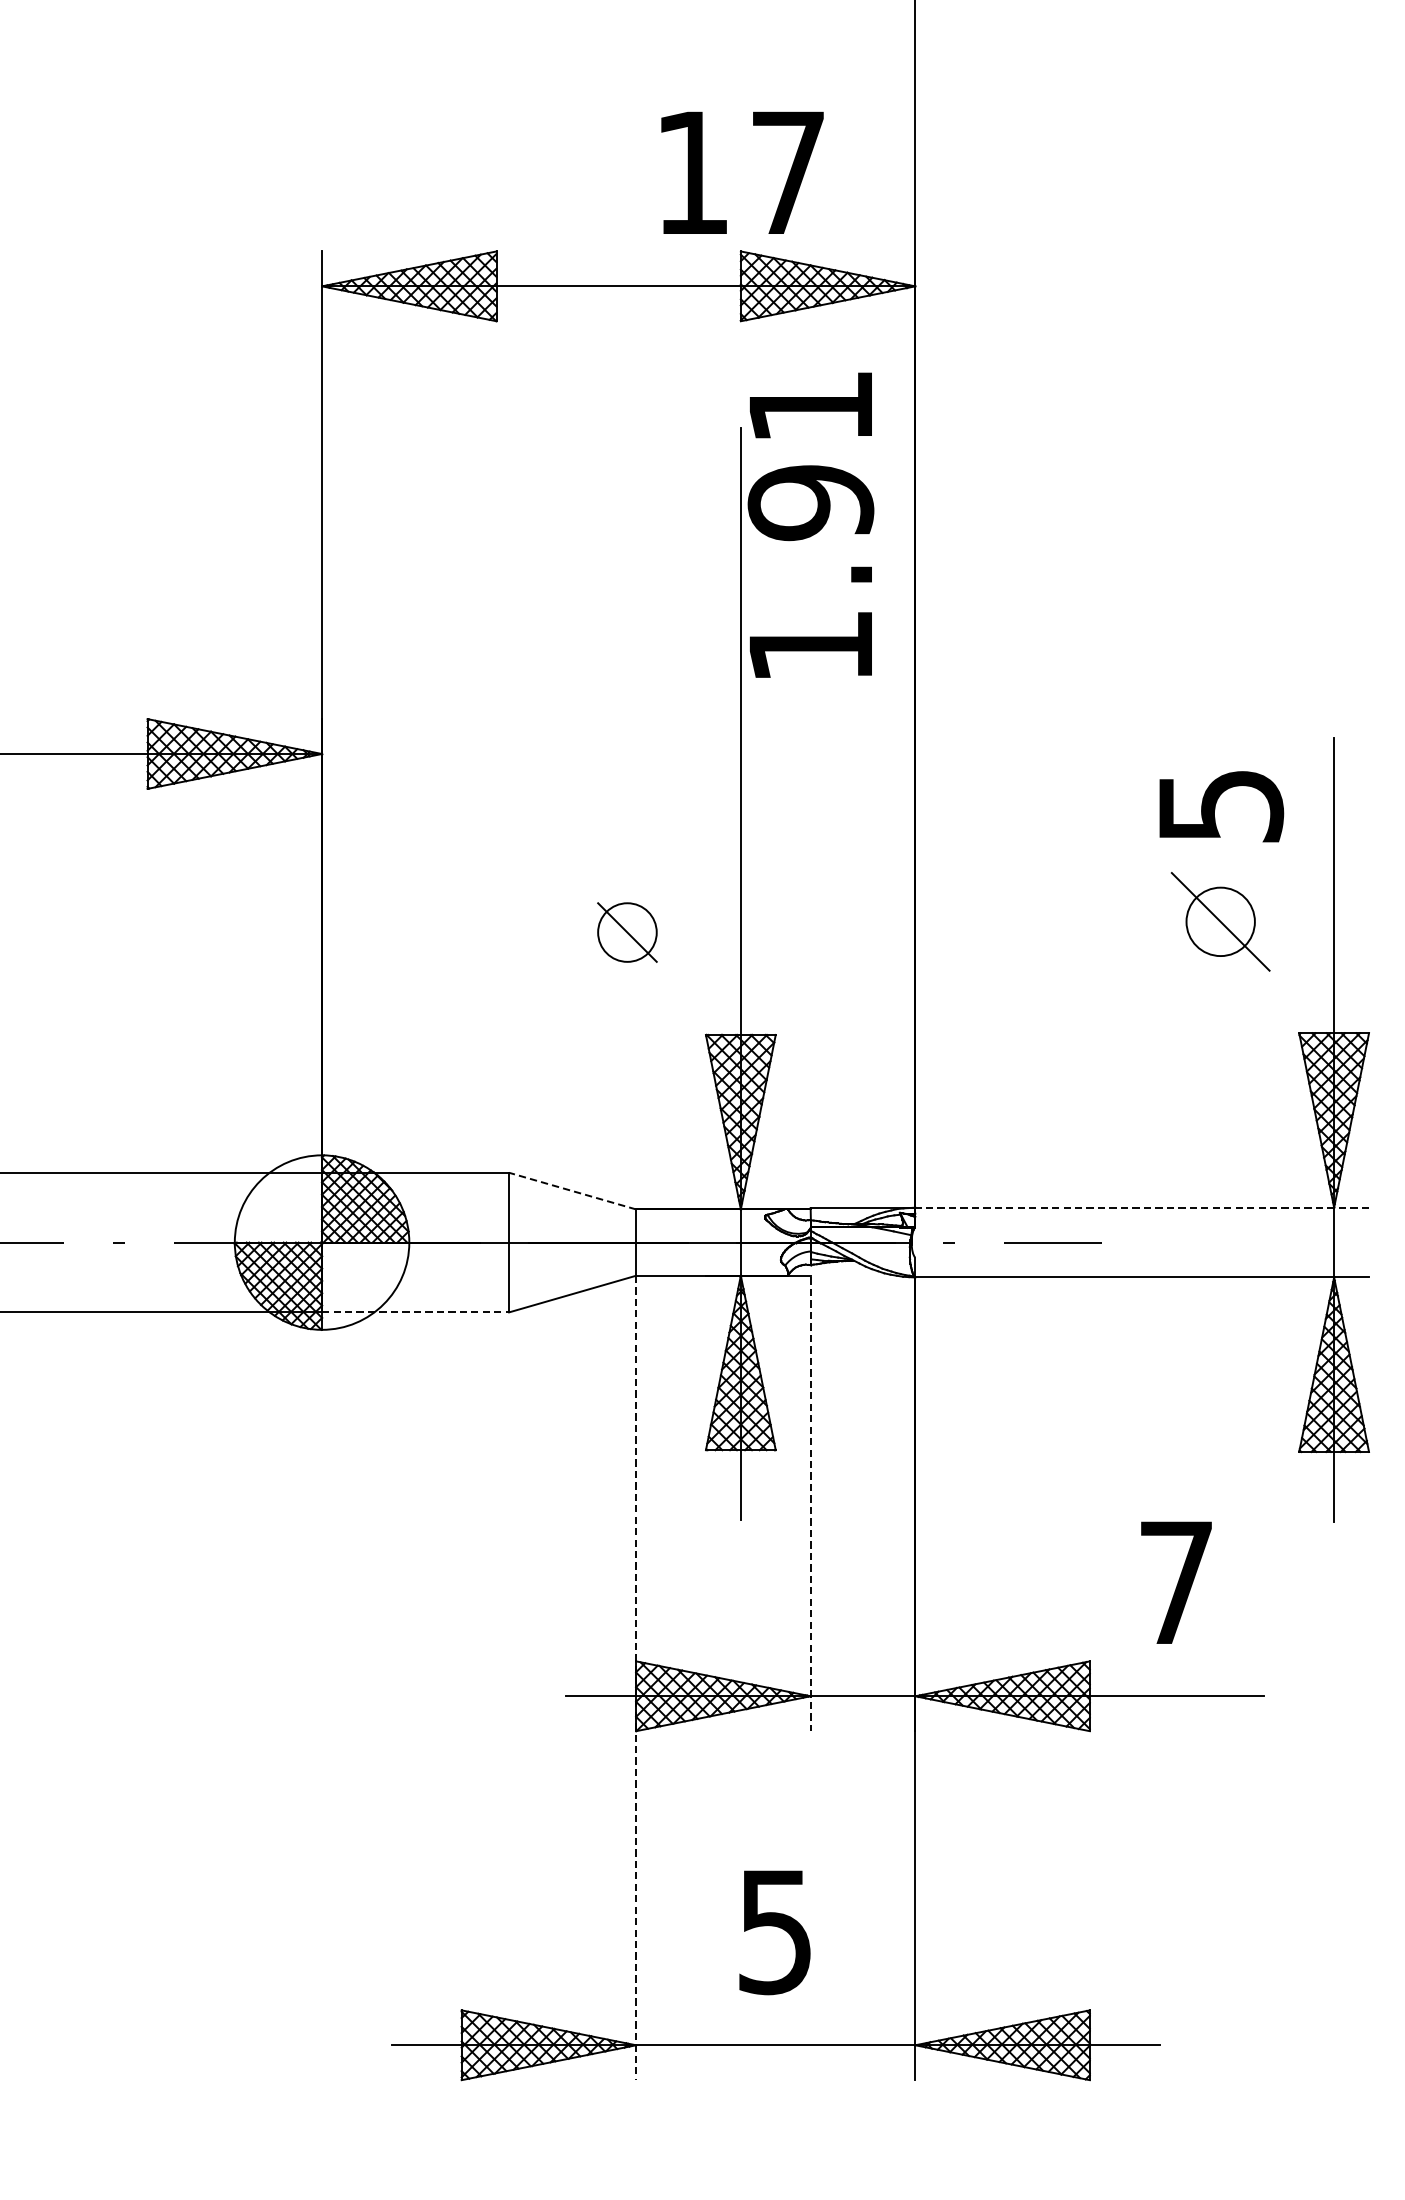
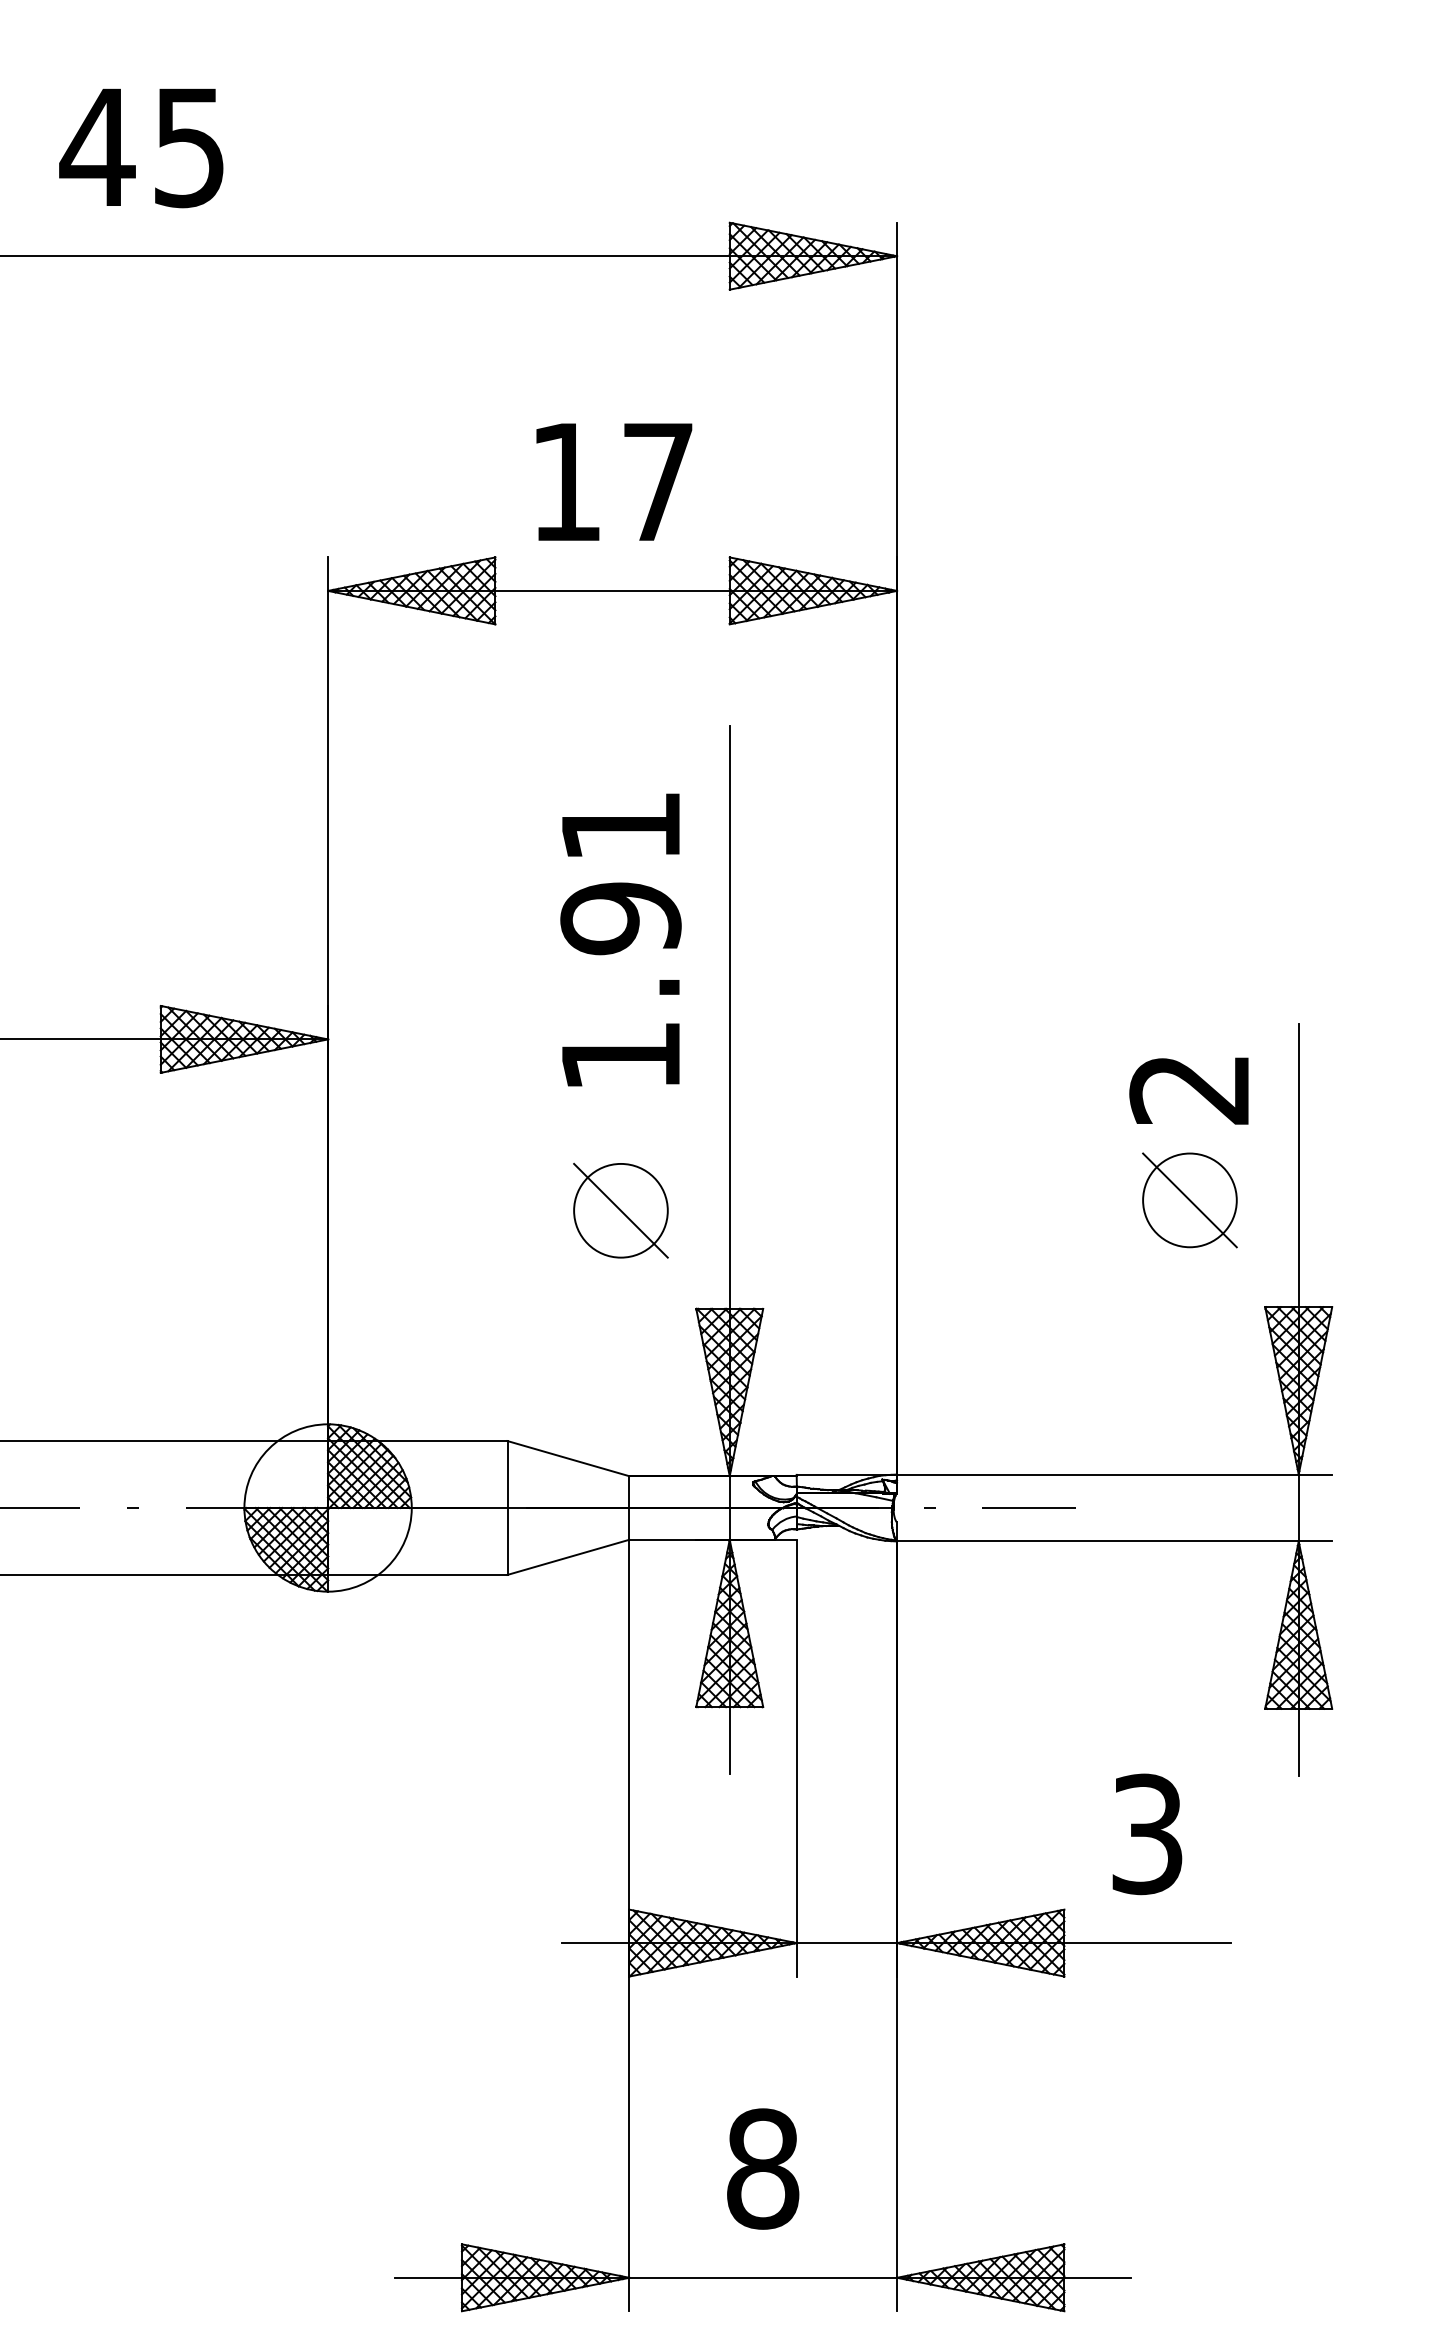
text: (742, 172) -> (614, 481), moved
text: (810, 524) -> (620, 939), moved
text: (1220, 806) -> (1189, 1089), 5 -> 2
circle: (1220, 921) -> (1189, 1200), size x1.43
part: (626, 932) -> (620, 1210), size x1.67
line: (571, 1190) -> (567, 1458), dashed -> solid
line: (1142, 1207) -> (1114, 1474), dashed -> solid
line: (415, 1311) -> (417, 1574), dashed -> solid
line: (810, 1504) -> (796, 1759), dashed -> solid
text: (1176, 1583) -> (1147, 1834), 7 -> 3
line: (636, 1677) -> (629, 1925), dashed -> solid
text: (776, 1931) -> (763, 2168), 5 -> 8

